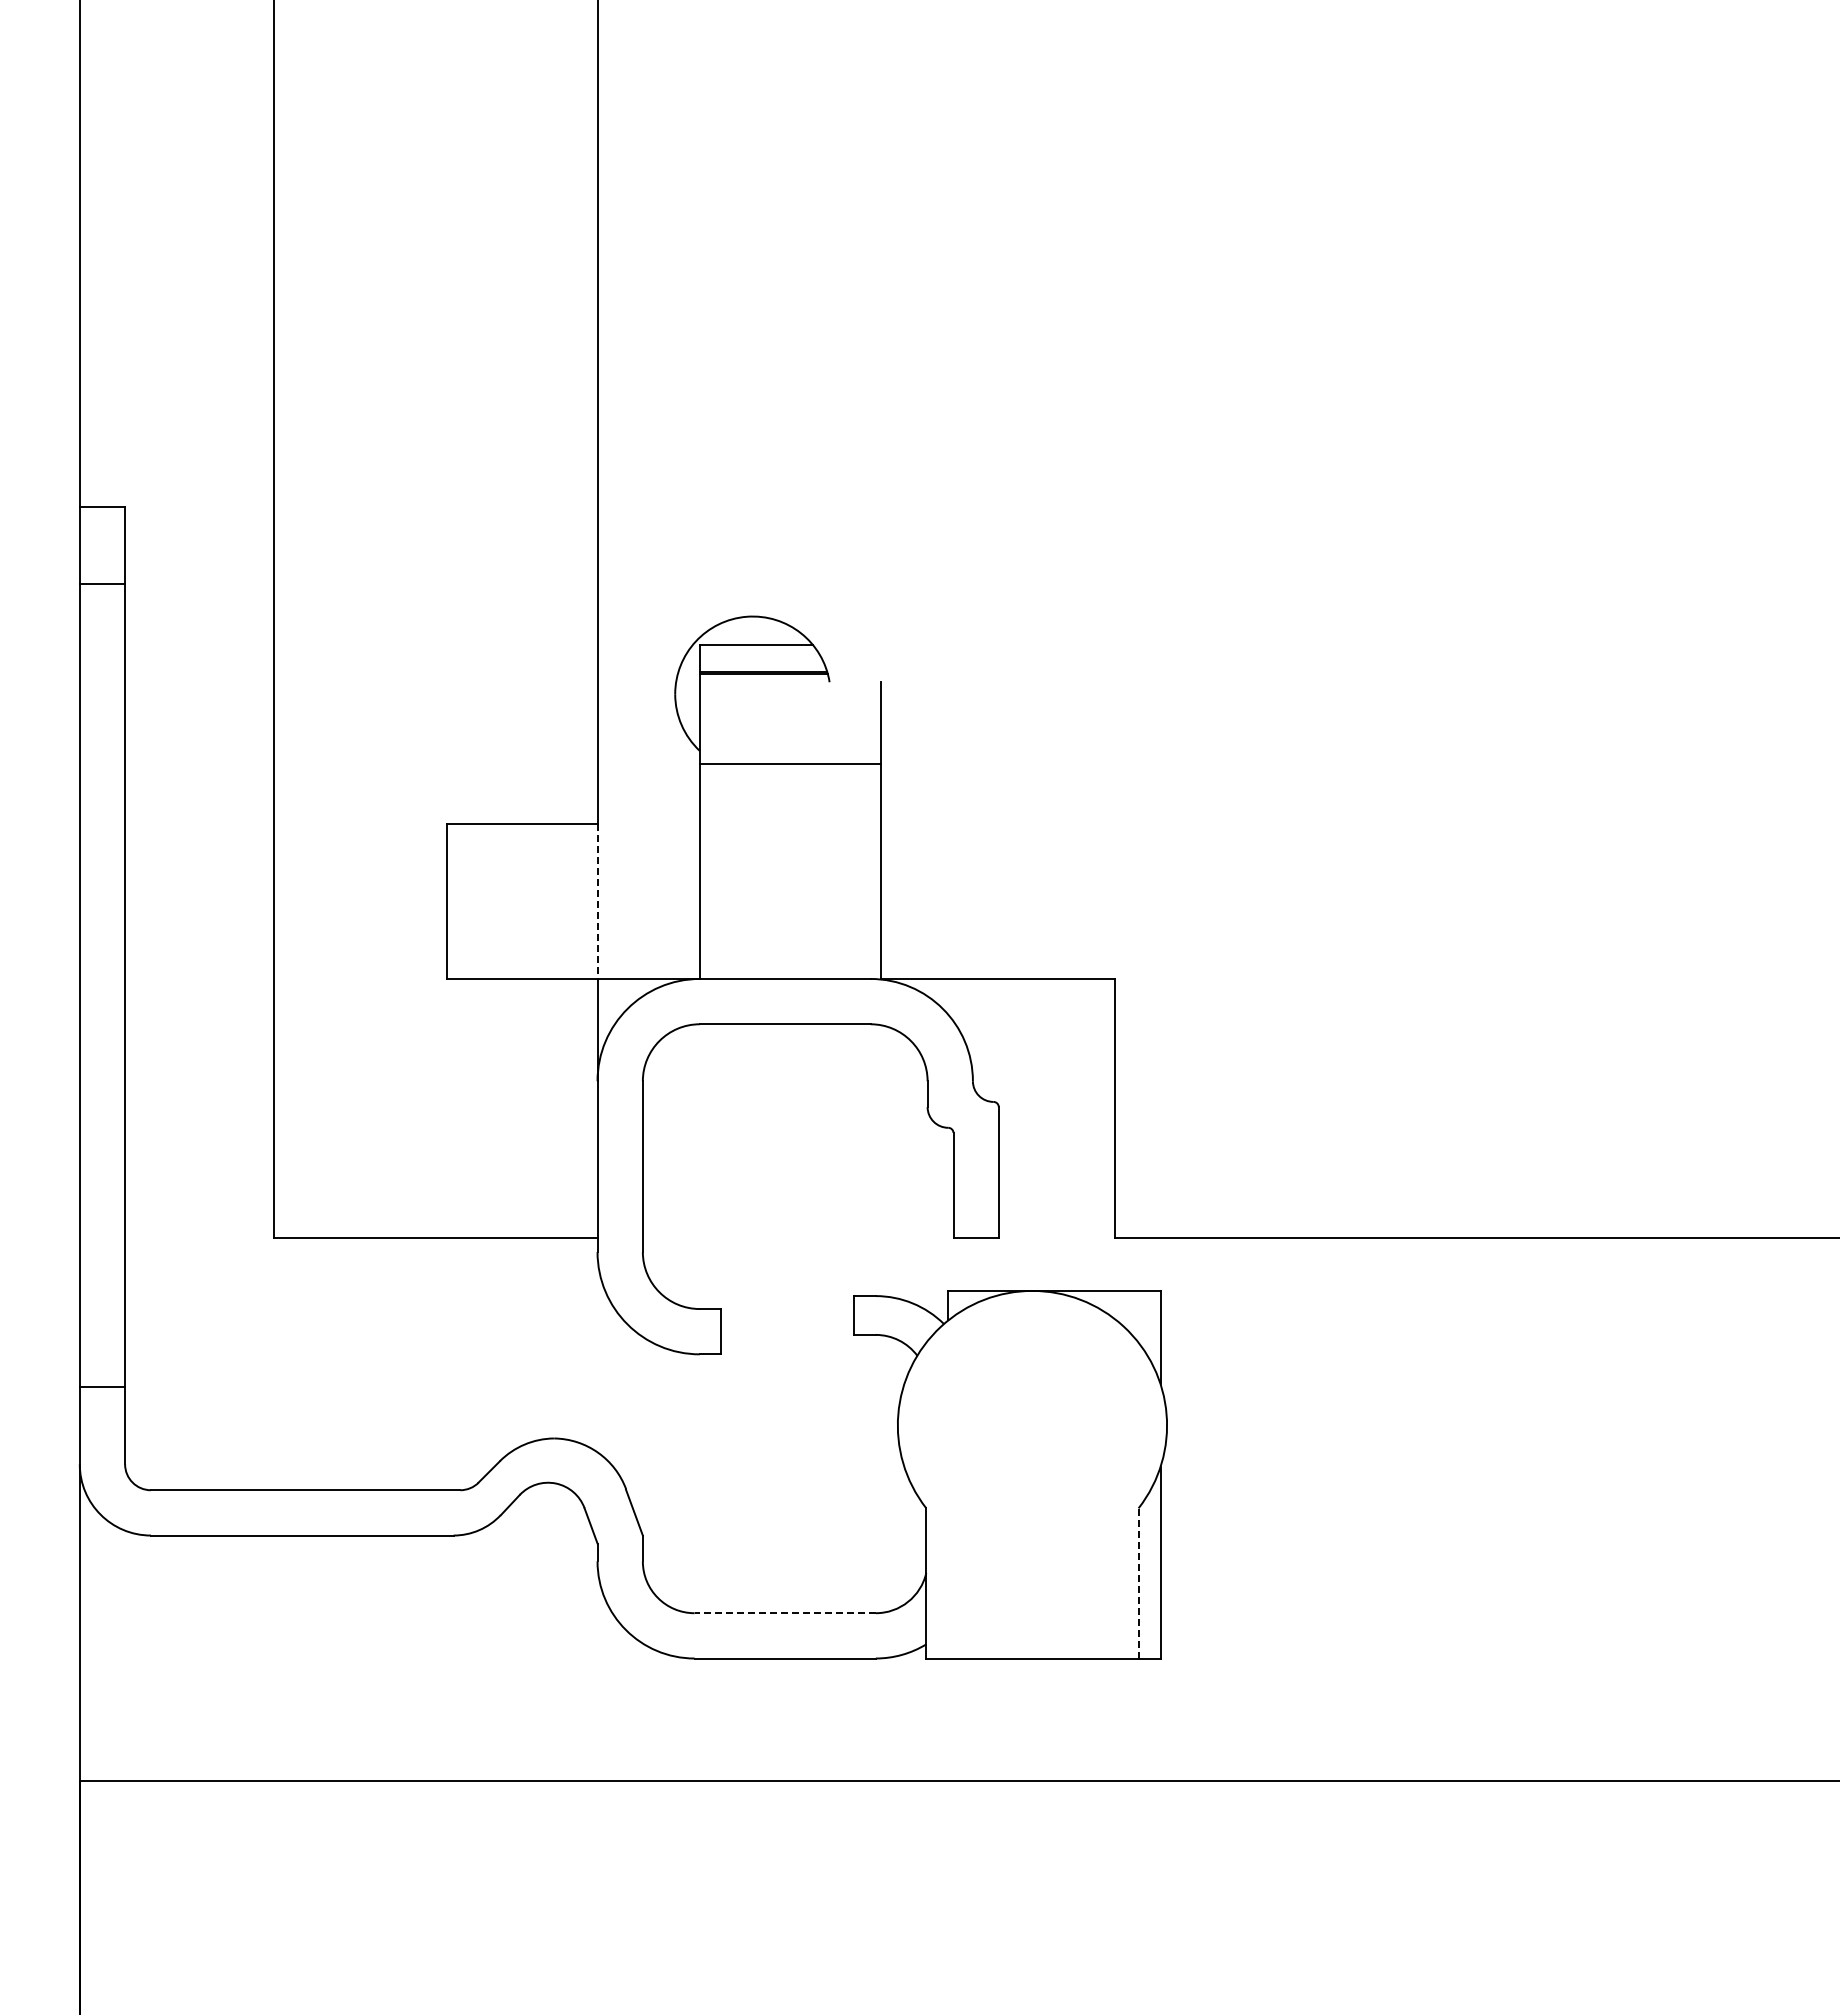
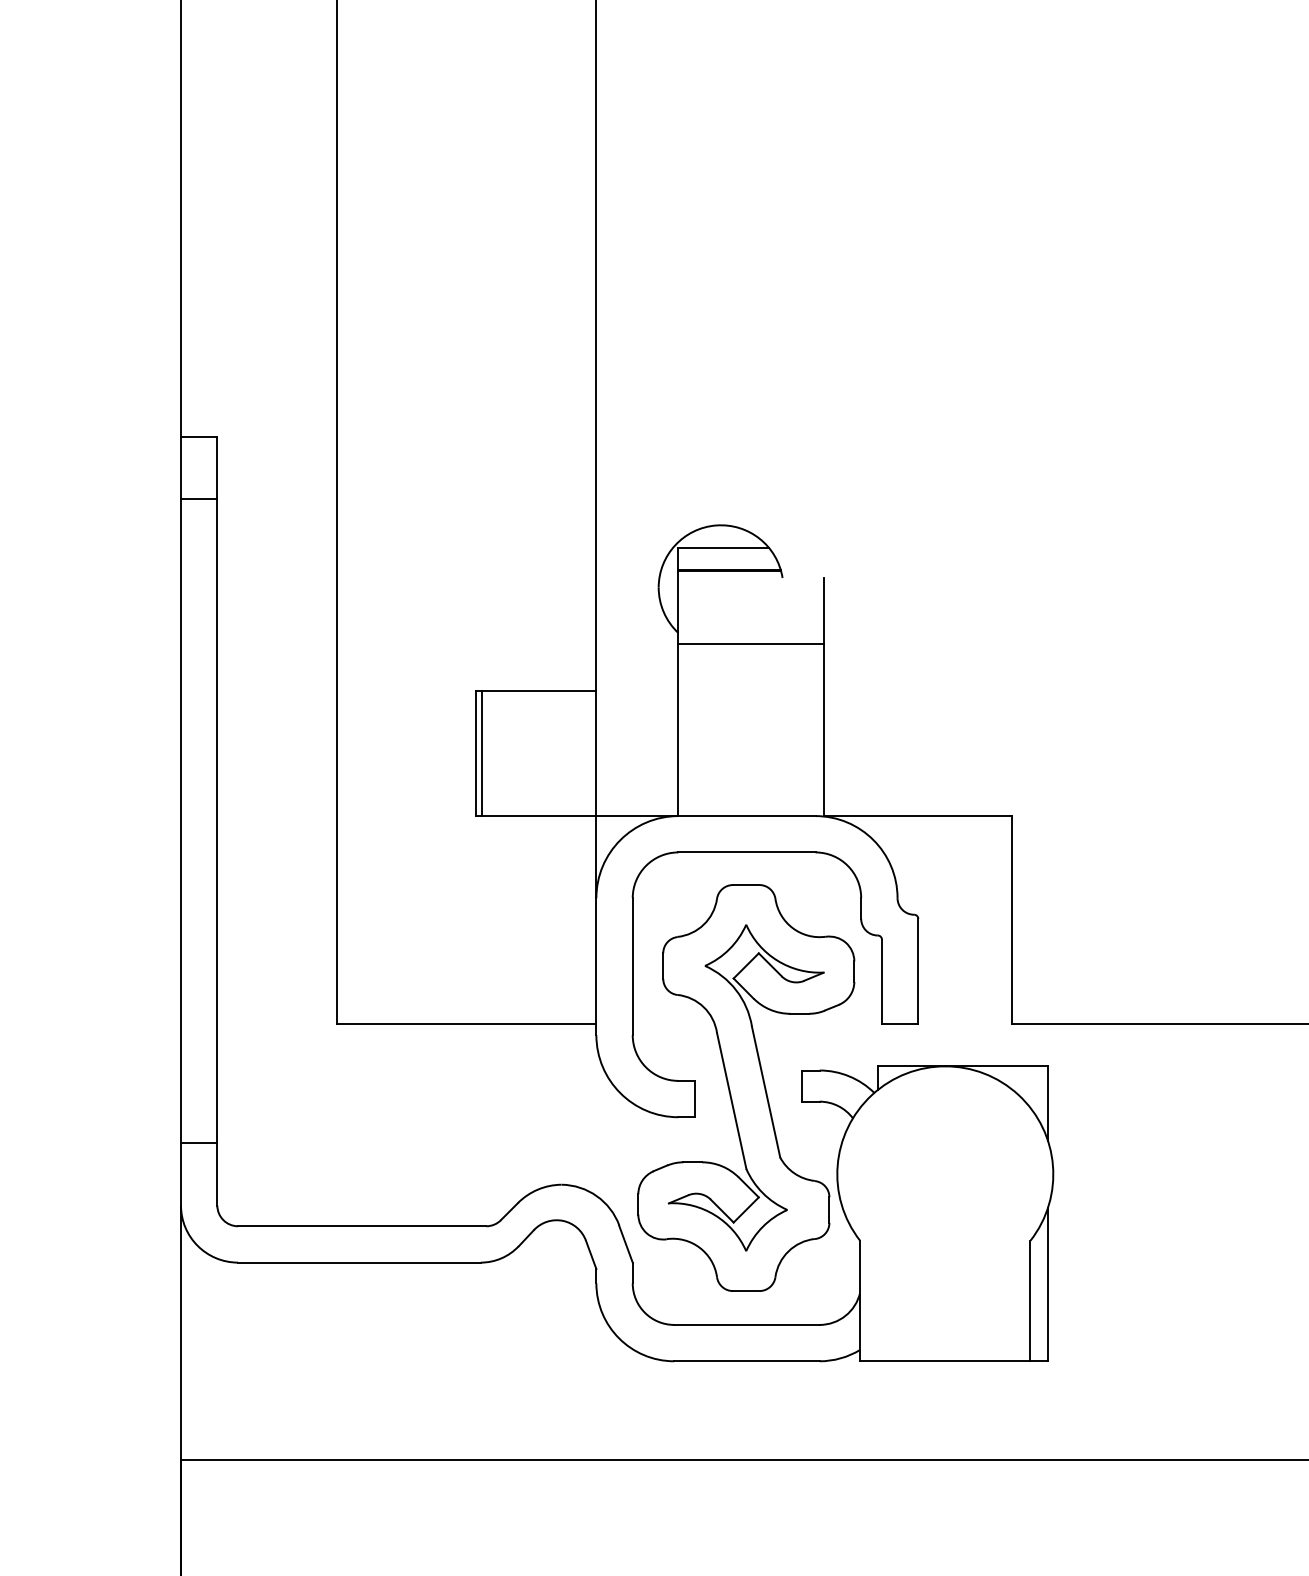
line: (455, 900) -> (482, 753), added
line: (597, 901) -> (596, 753), dashed -> solid
part: (784, 1317) -> (746, 1087), added
line: (1138, 1582) -> (1030, 1300), dashed -> solid
line: (785, 1613) -> (747, 1325), dashed -> solid

